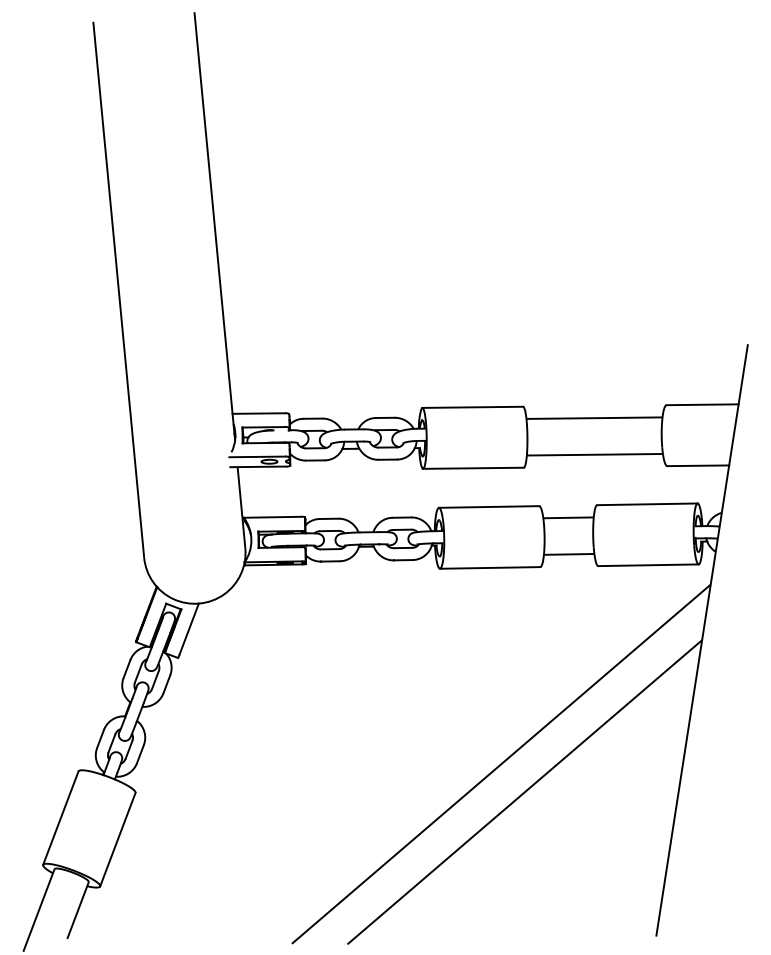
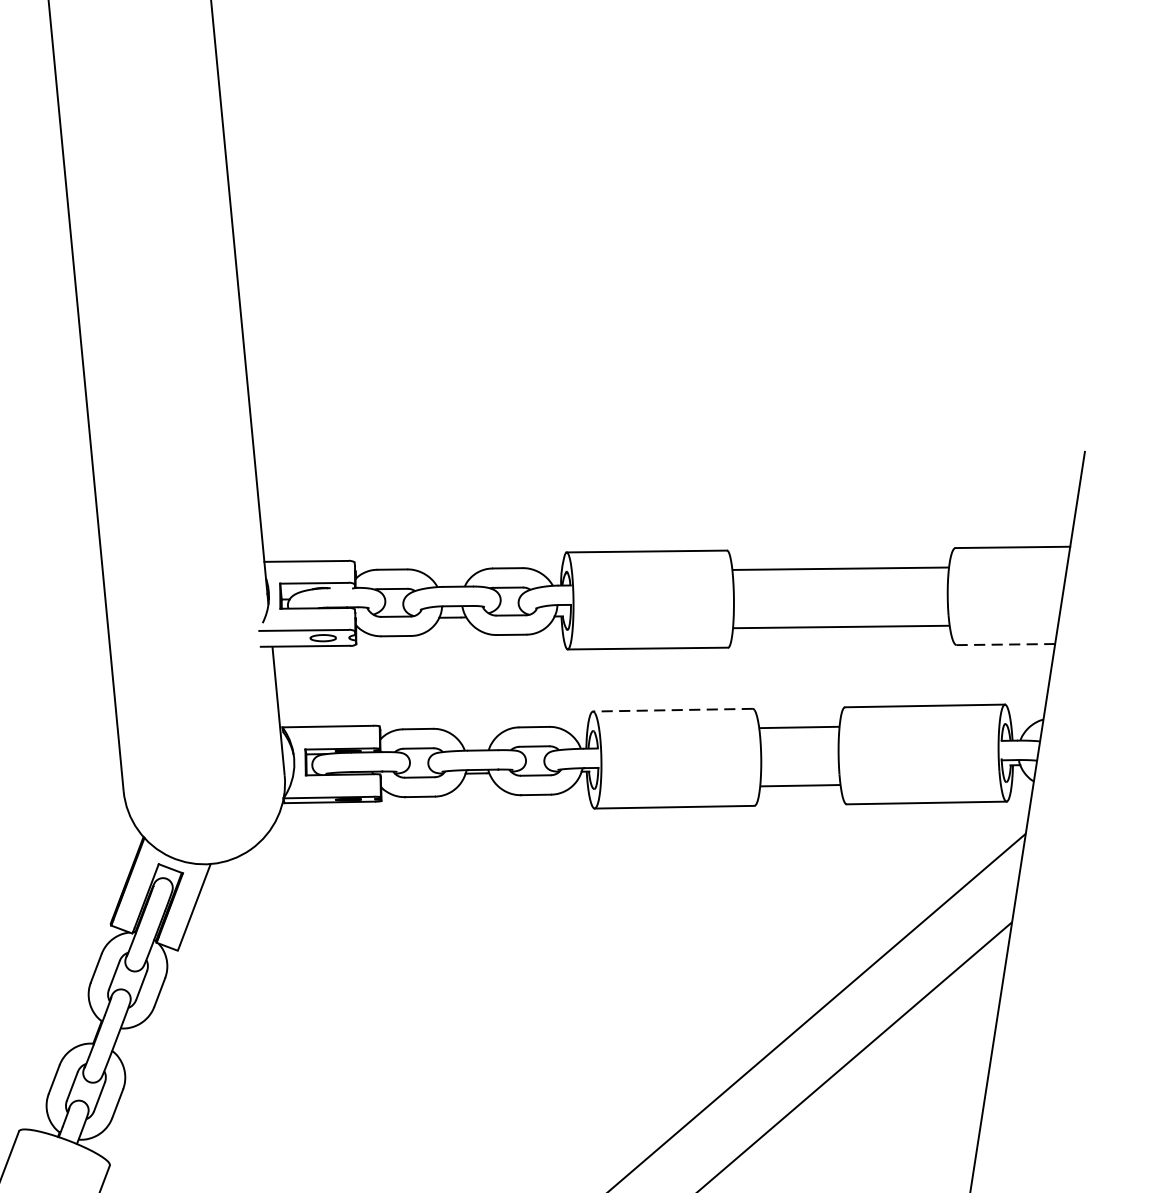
line: (698, 465) -> (1006, 644), solid -> dashed
line: (488, 507) -> (671, 710), solid -> dashed

